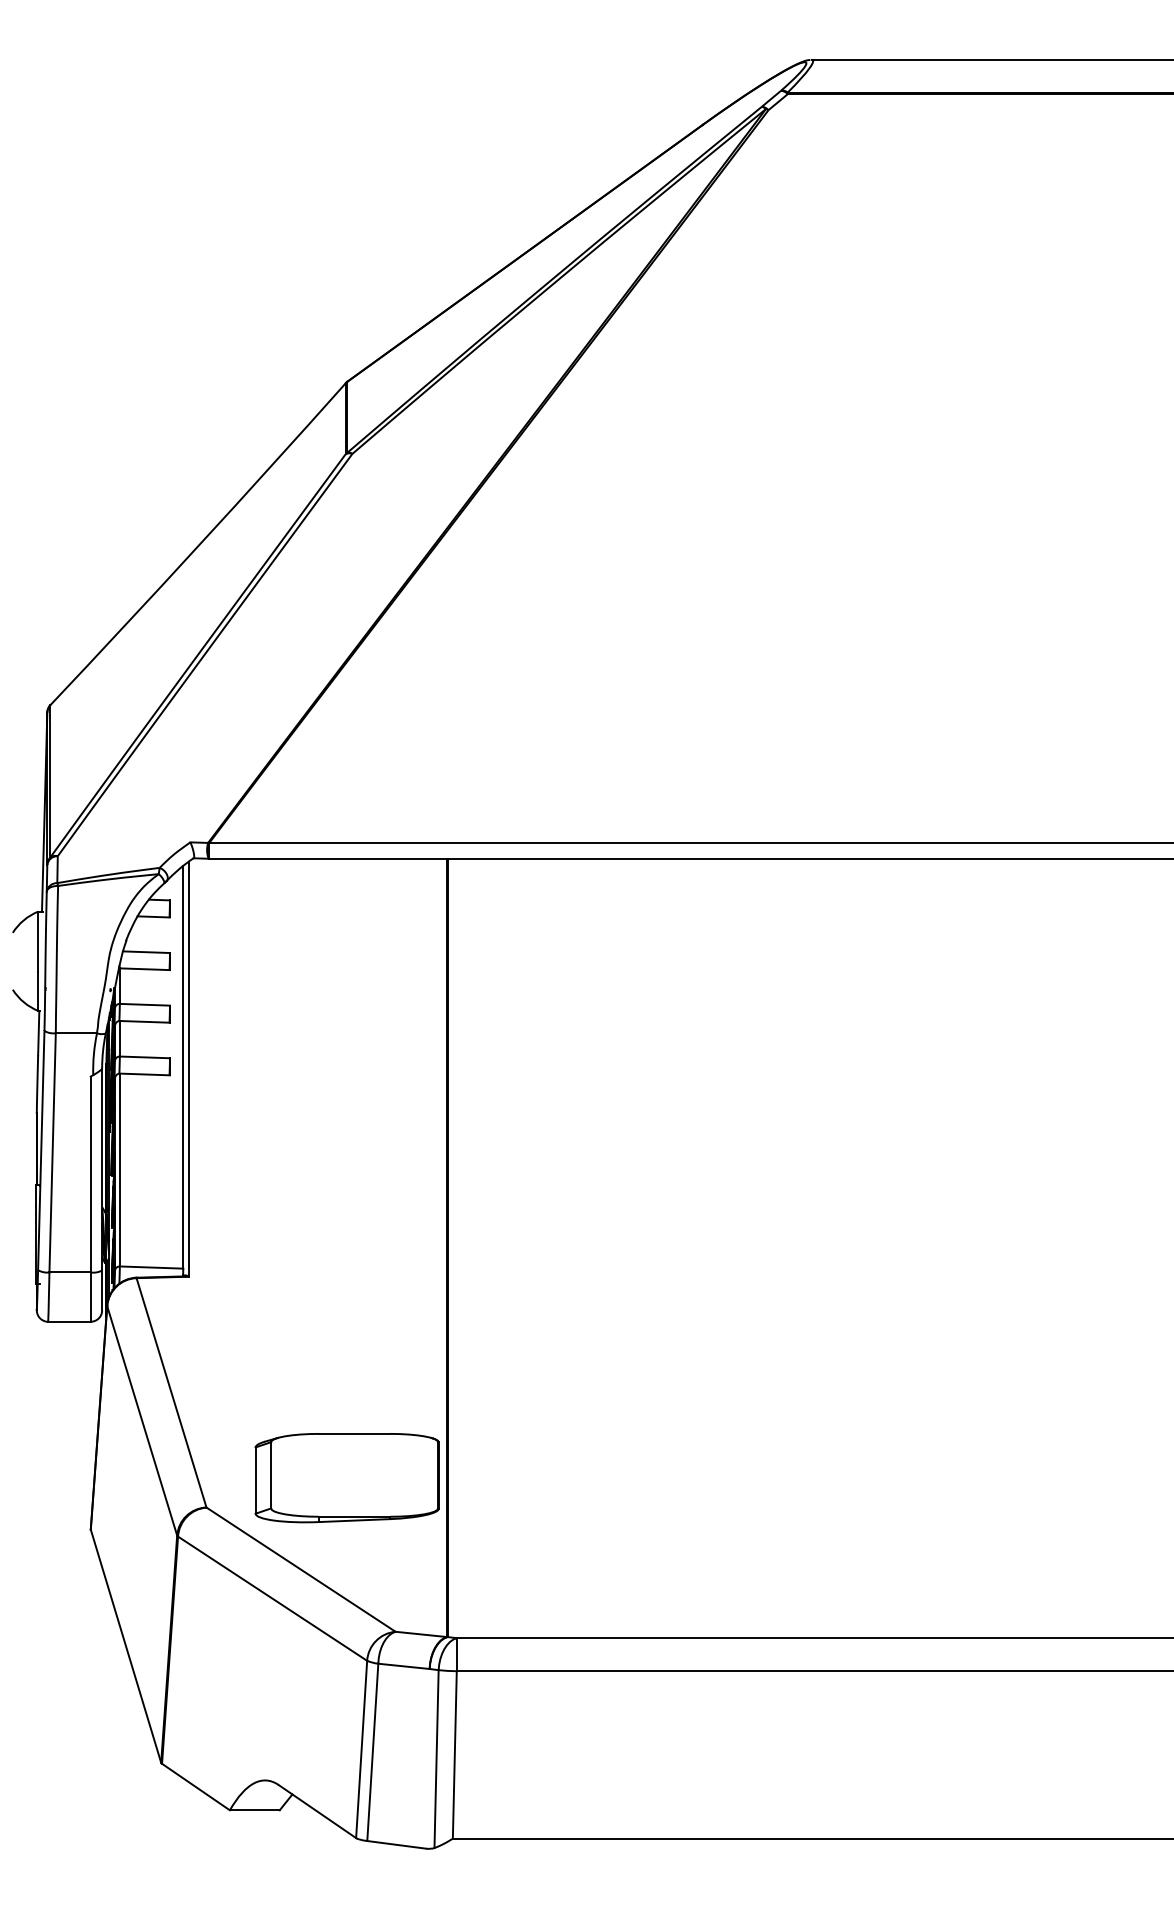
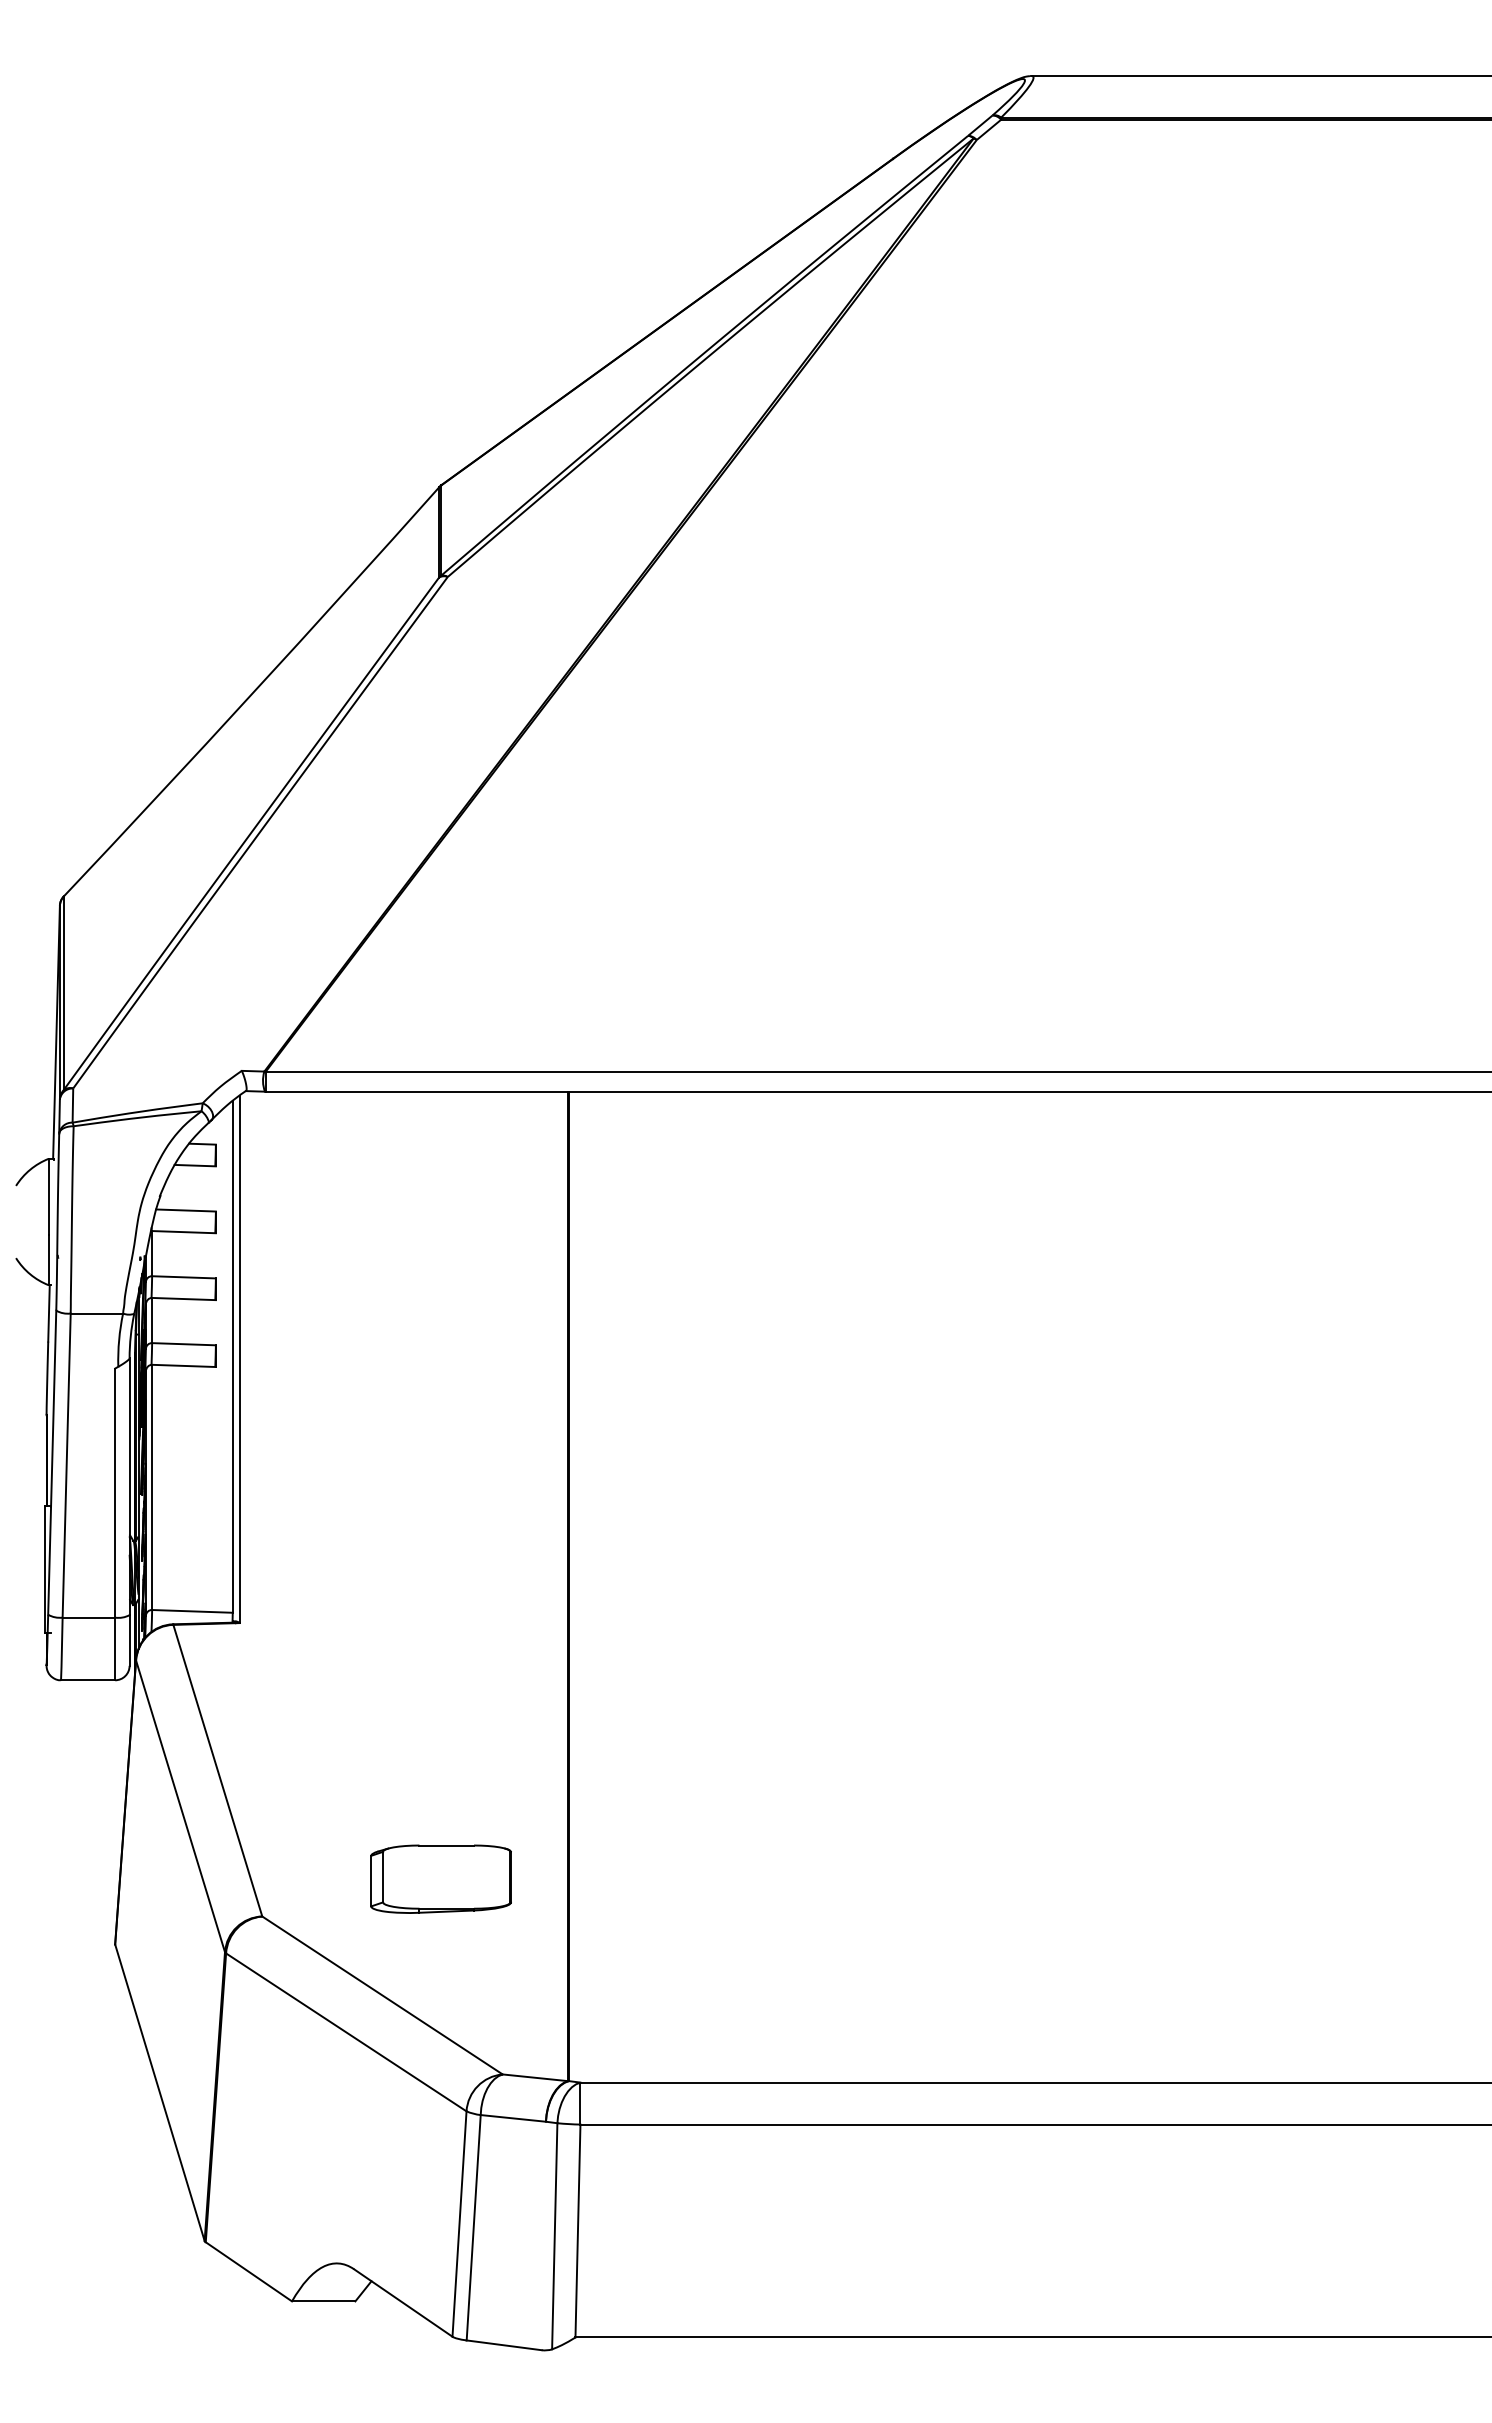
part: (346, 1478) -> (440, 1879), size x0.6

